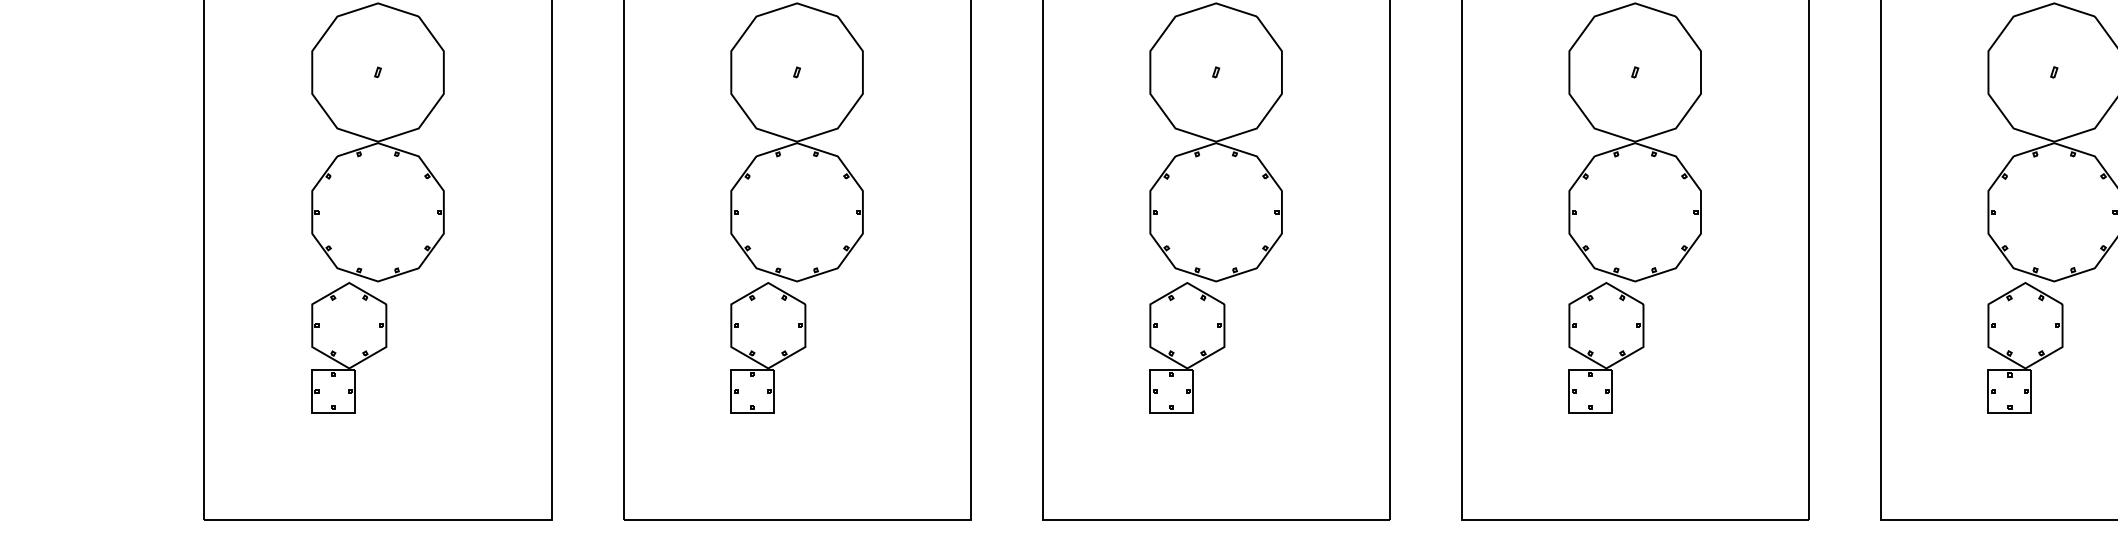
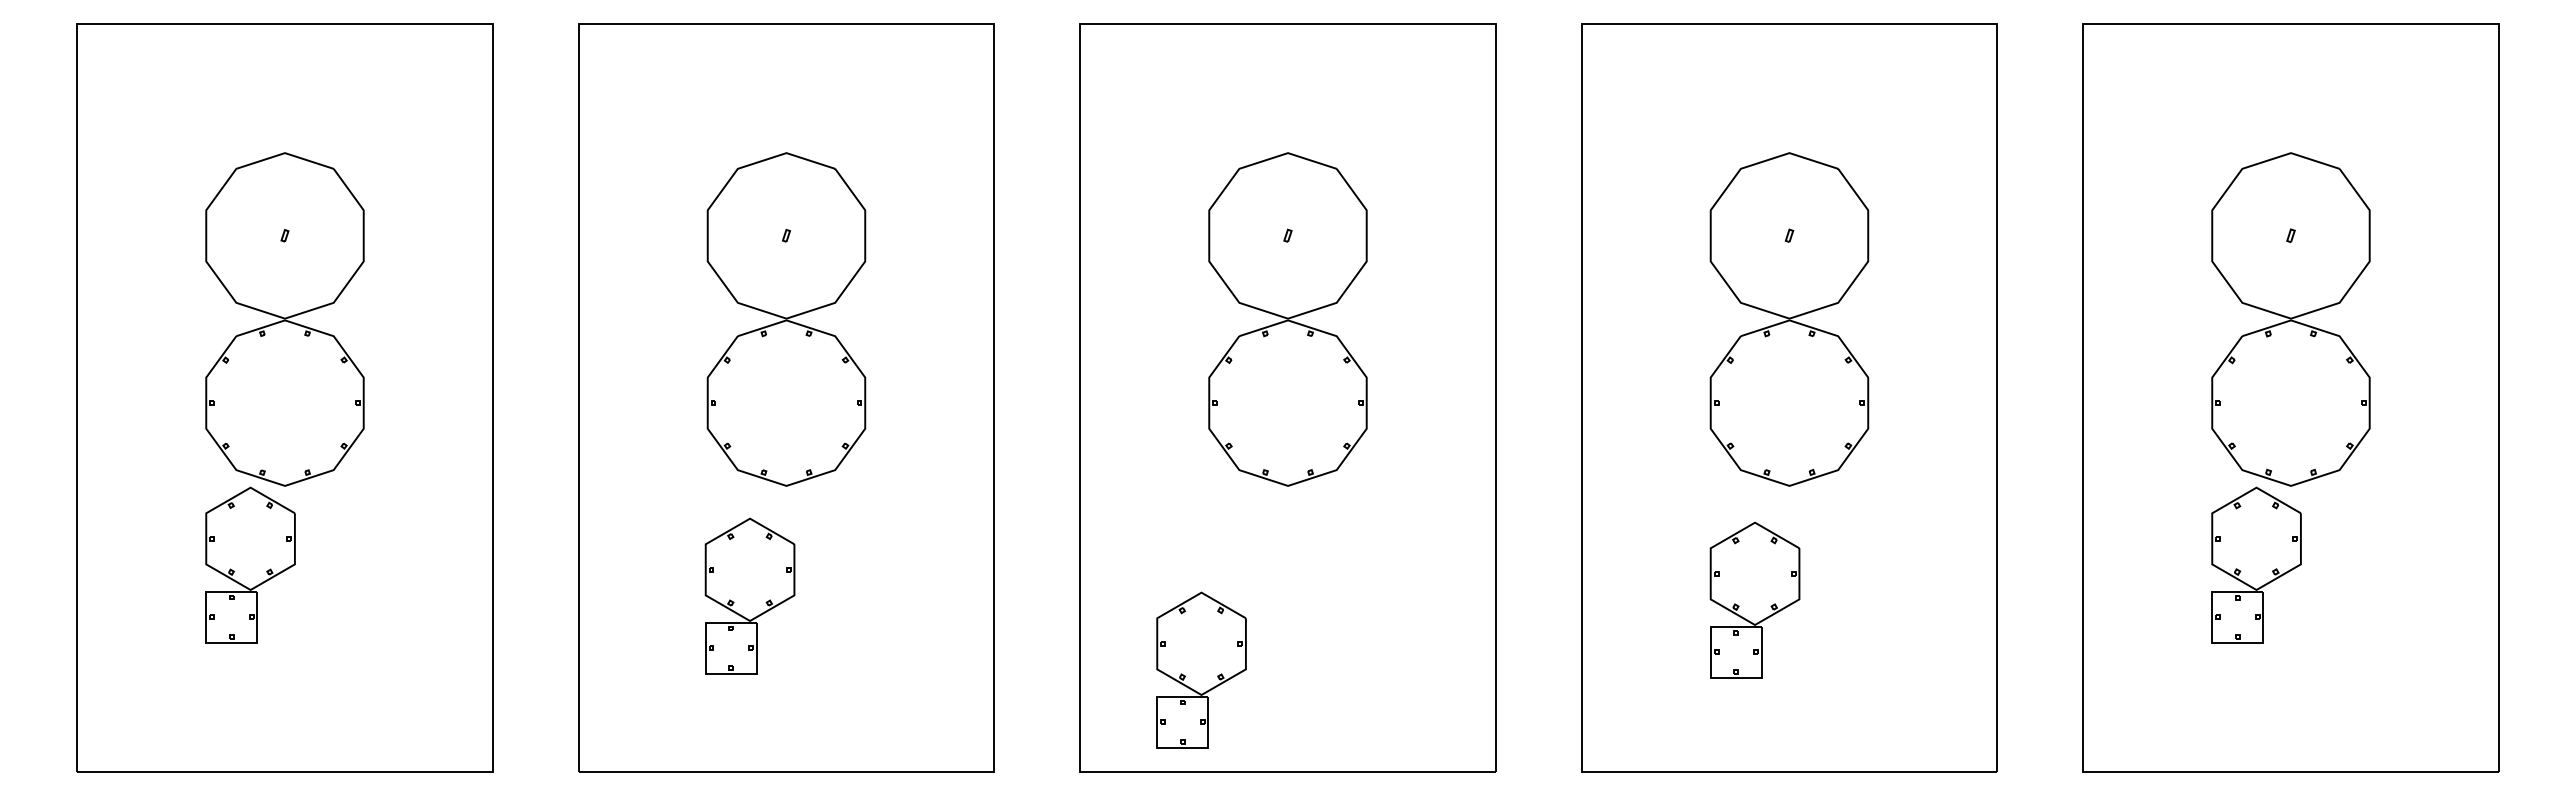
part: (767, 347) -> (749, 595), moved
part: (1187, 347) -> (1201, 669), moved
part: (1605, 347) -> (1754, 599), moved

